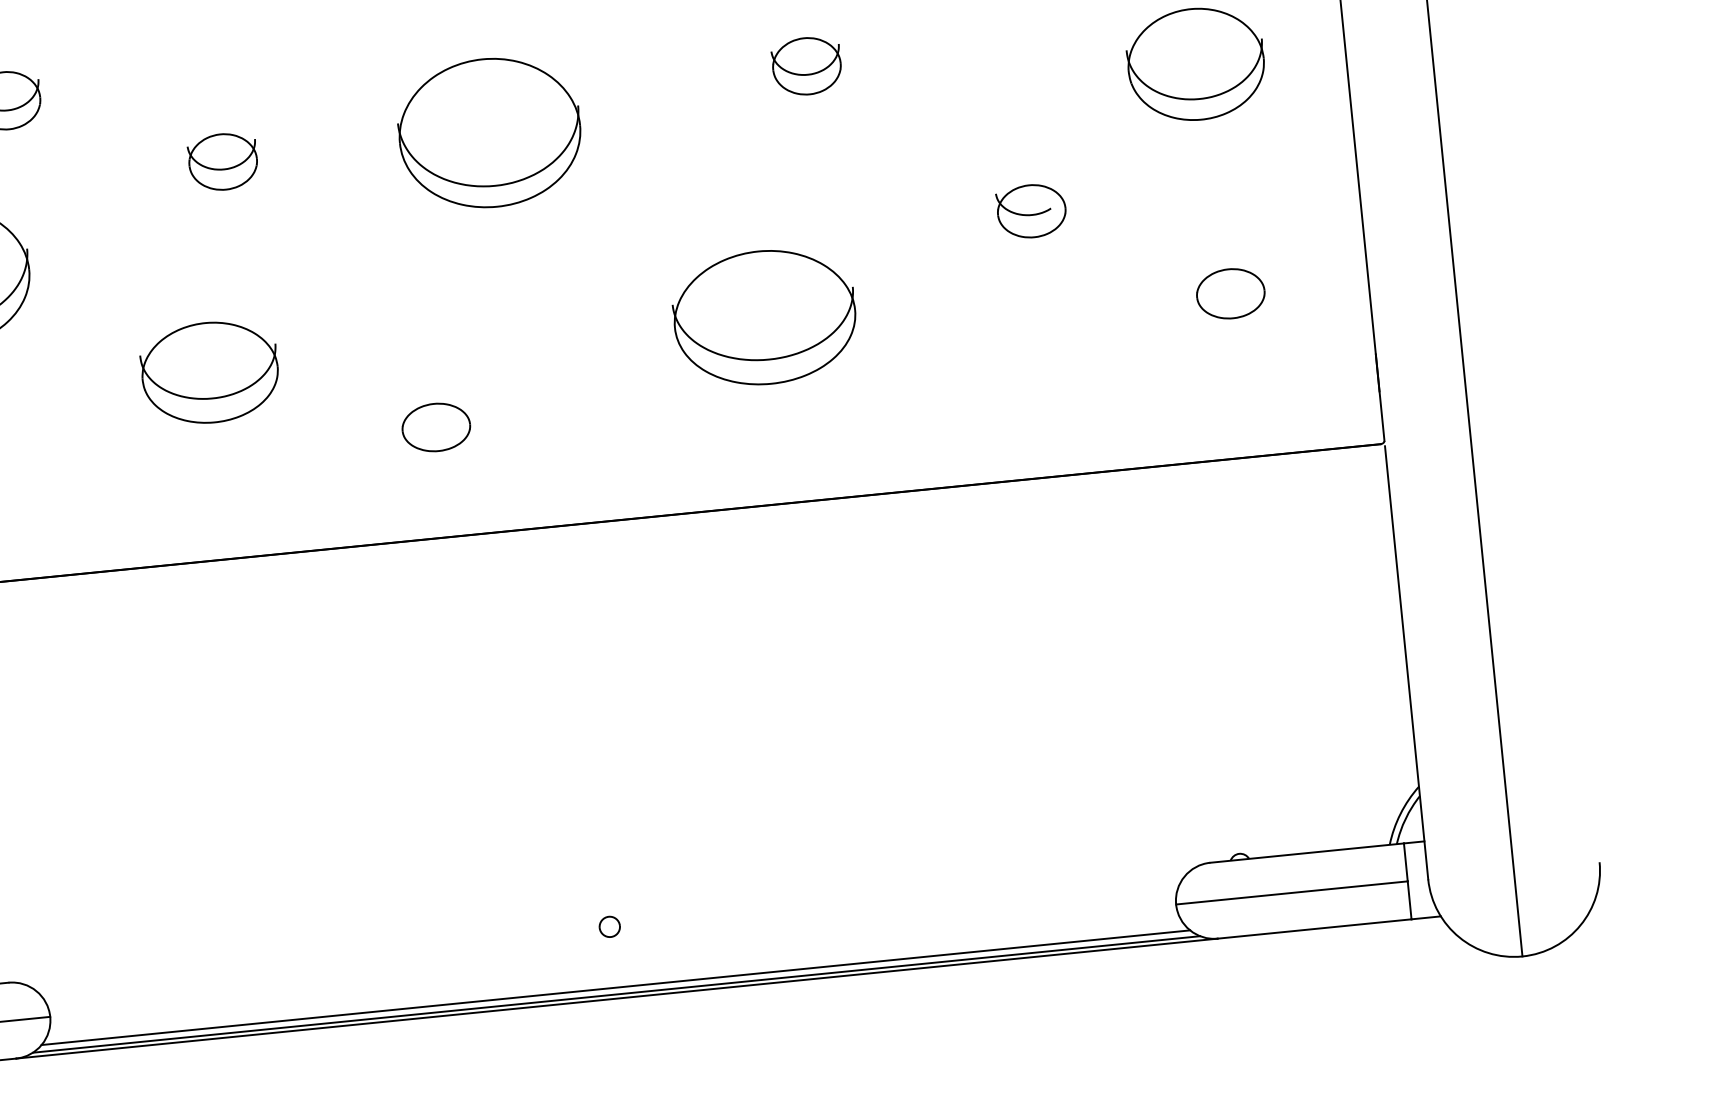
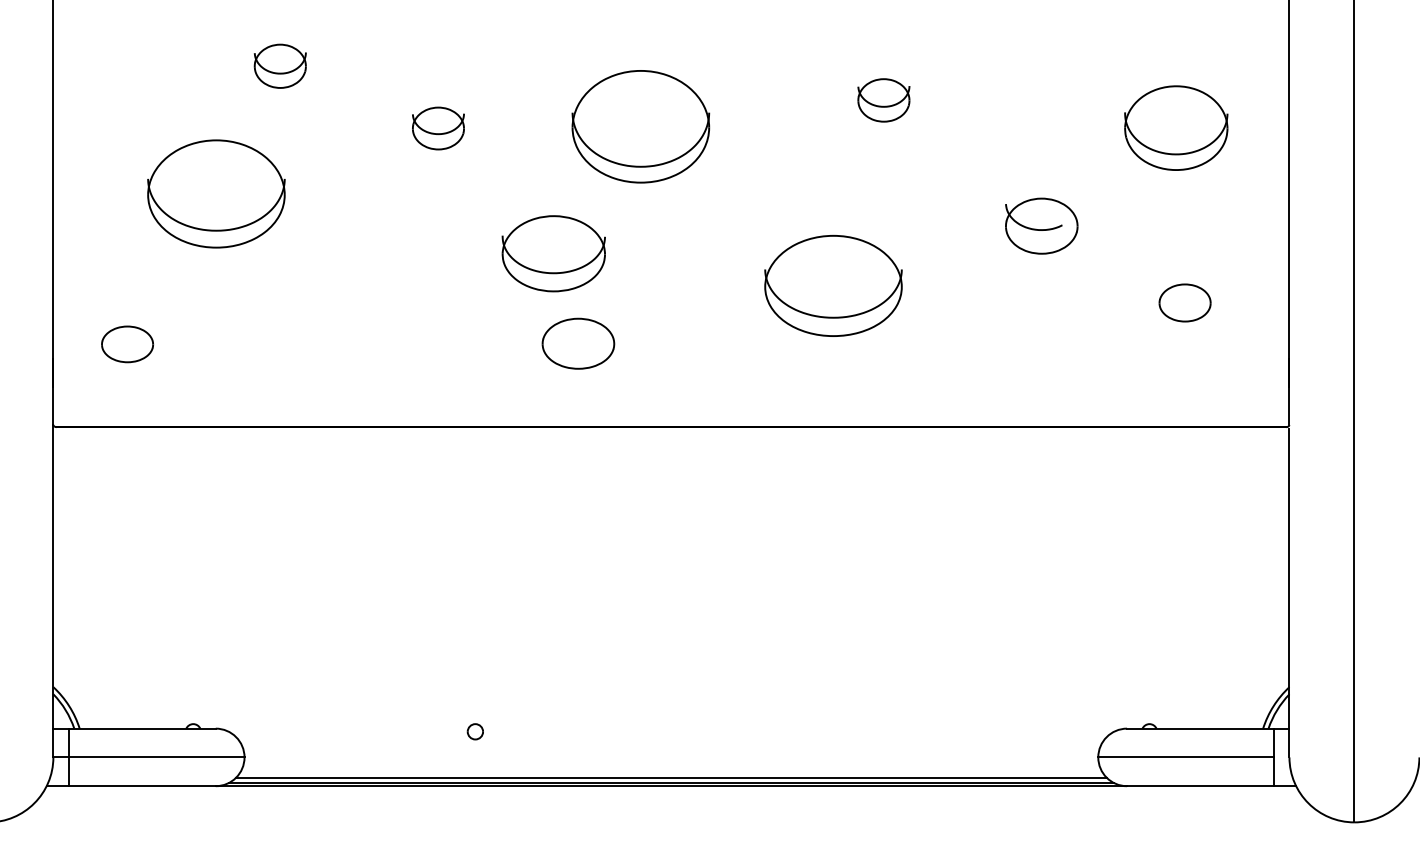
part: (1031, 210) -> (1041, 225), size x1.4
part: (209, 372) -> (553, 253), moved
part: (436, 427) -> (578, 343), size x1.4
part: (608, 926) -> (474, 731), moved

